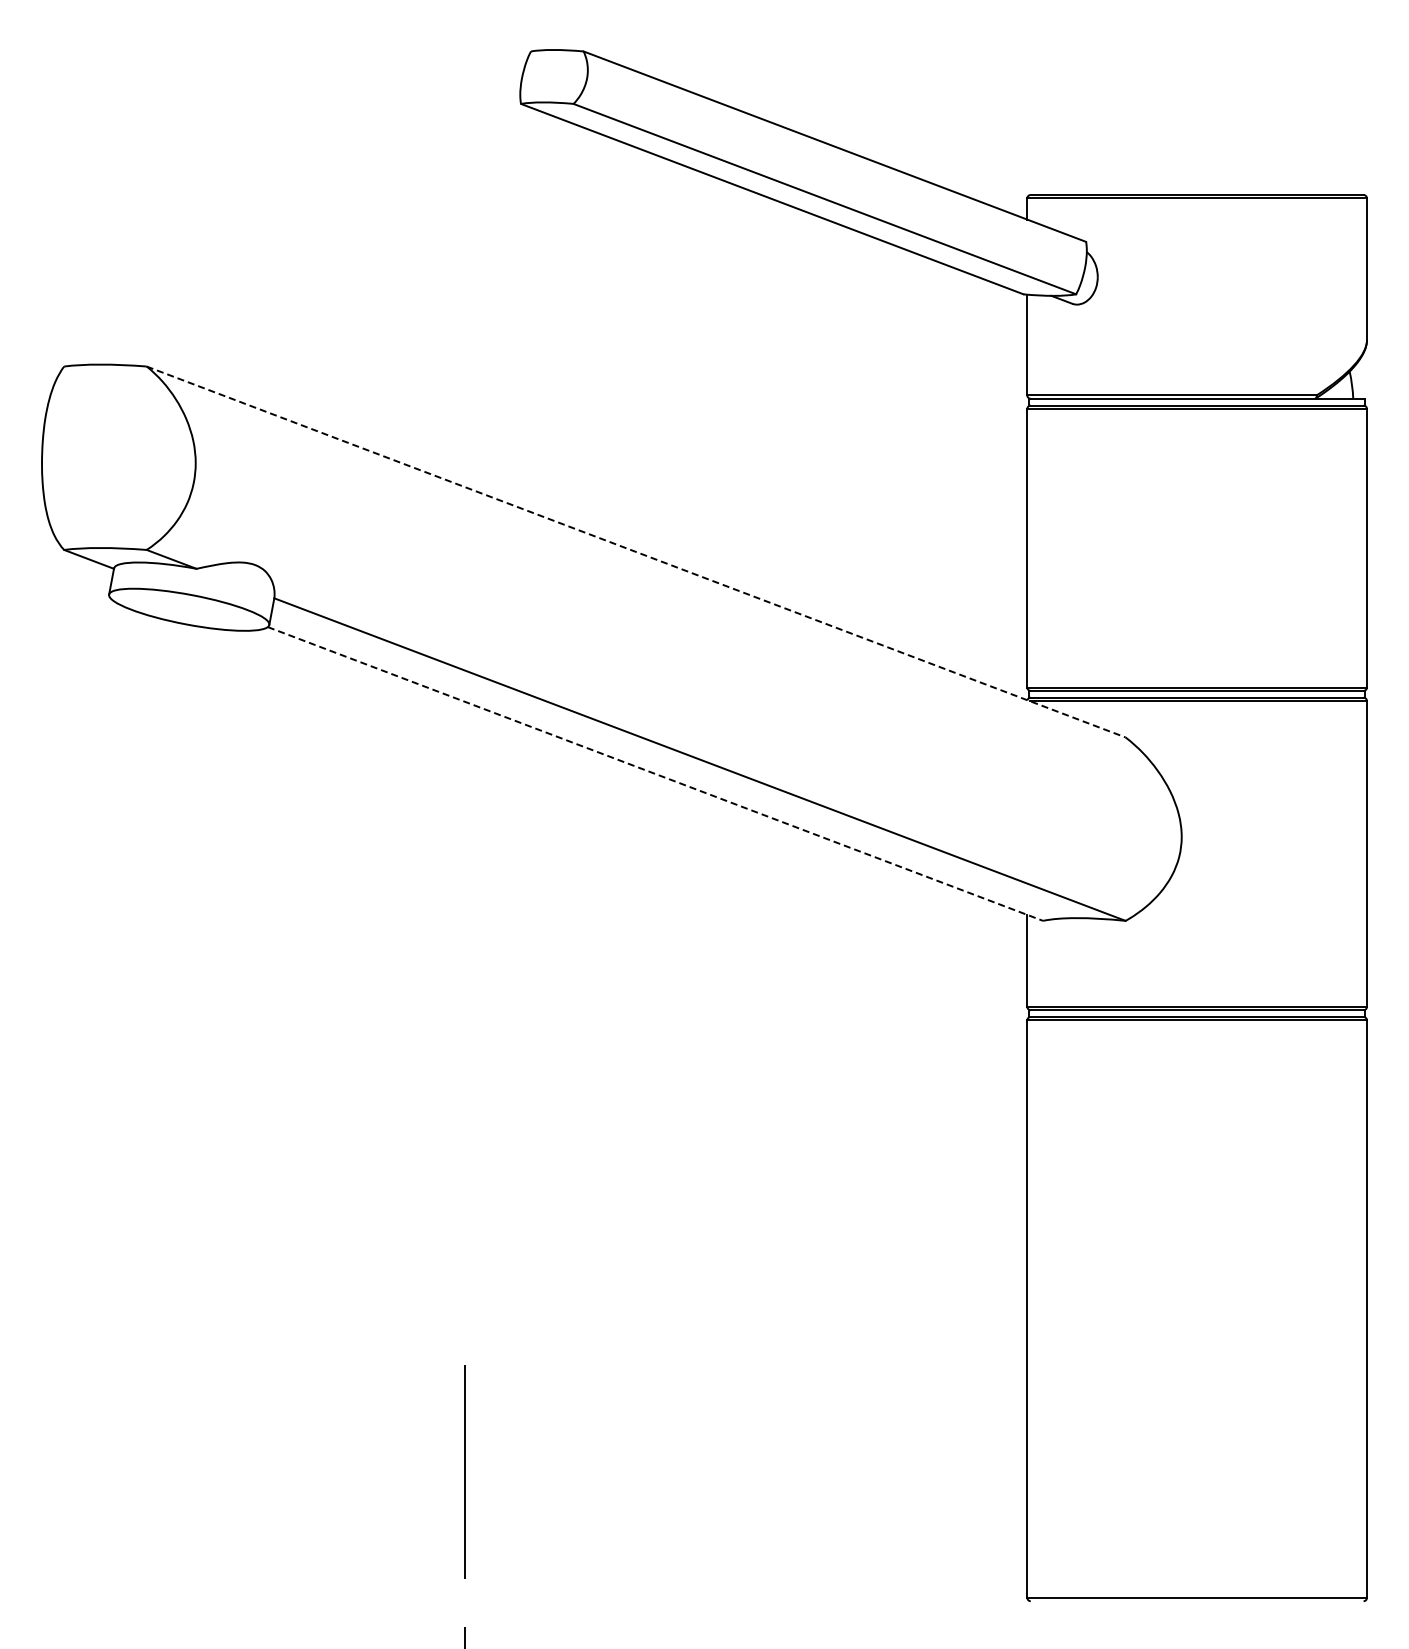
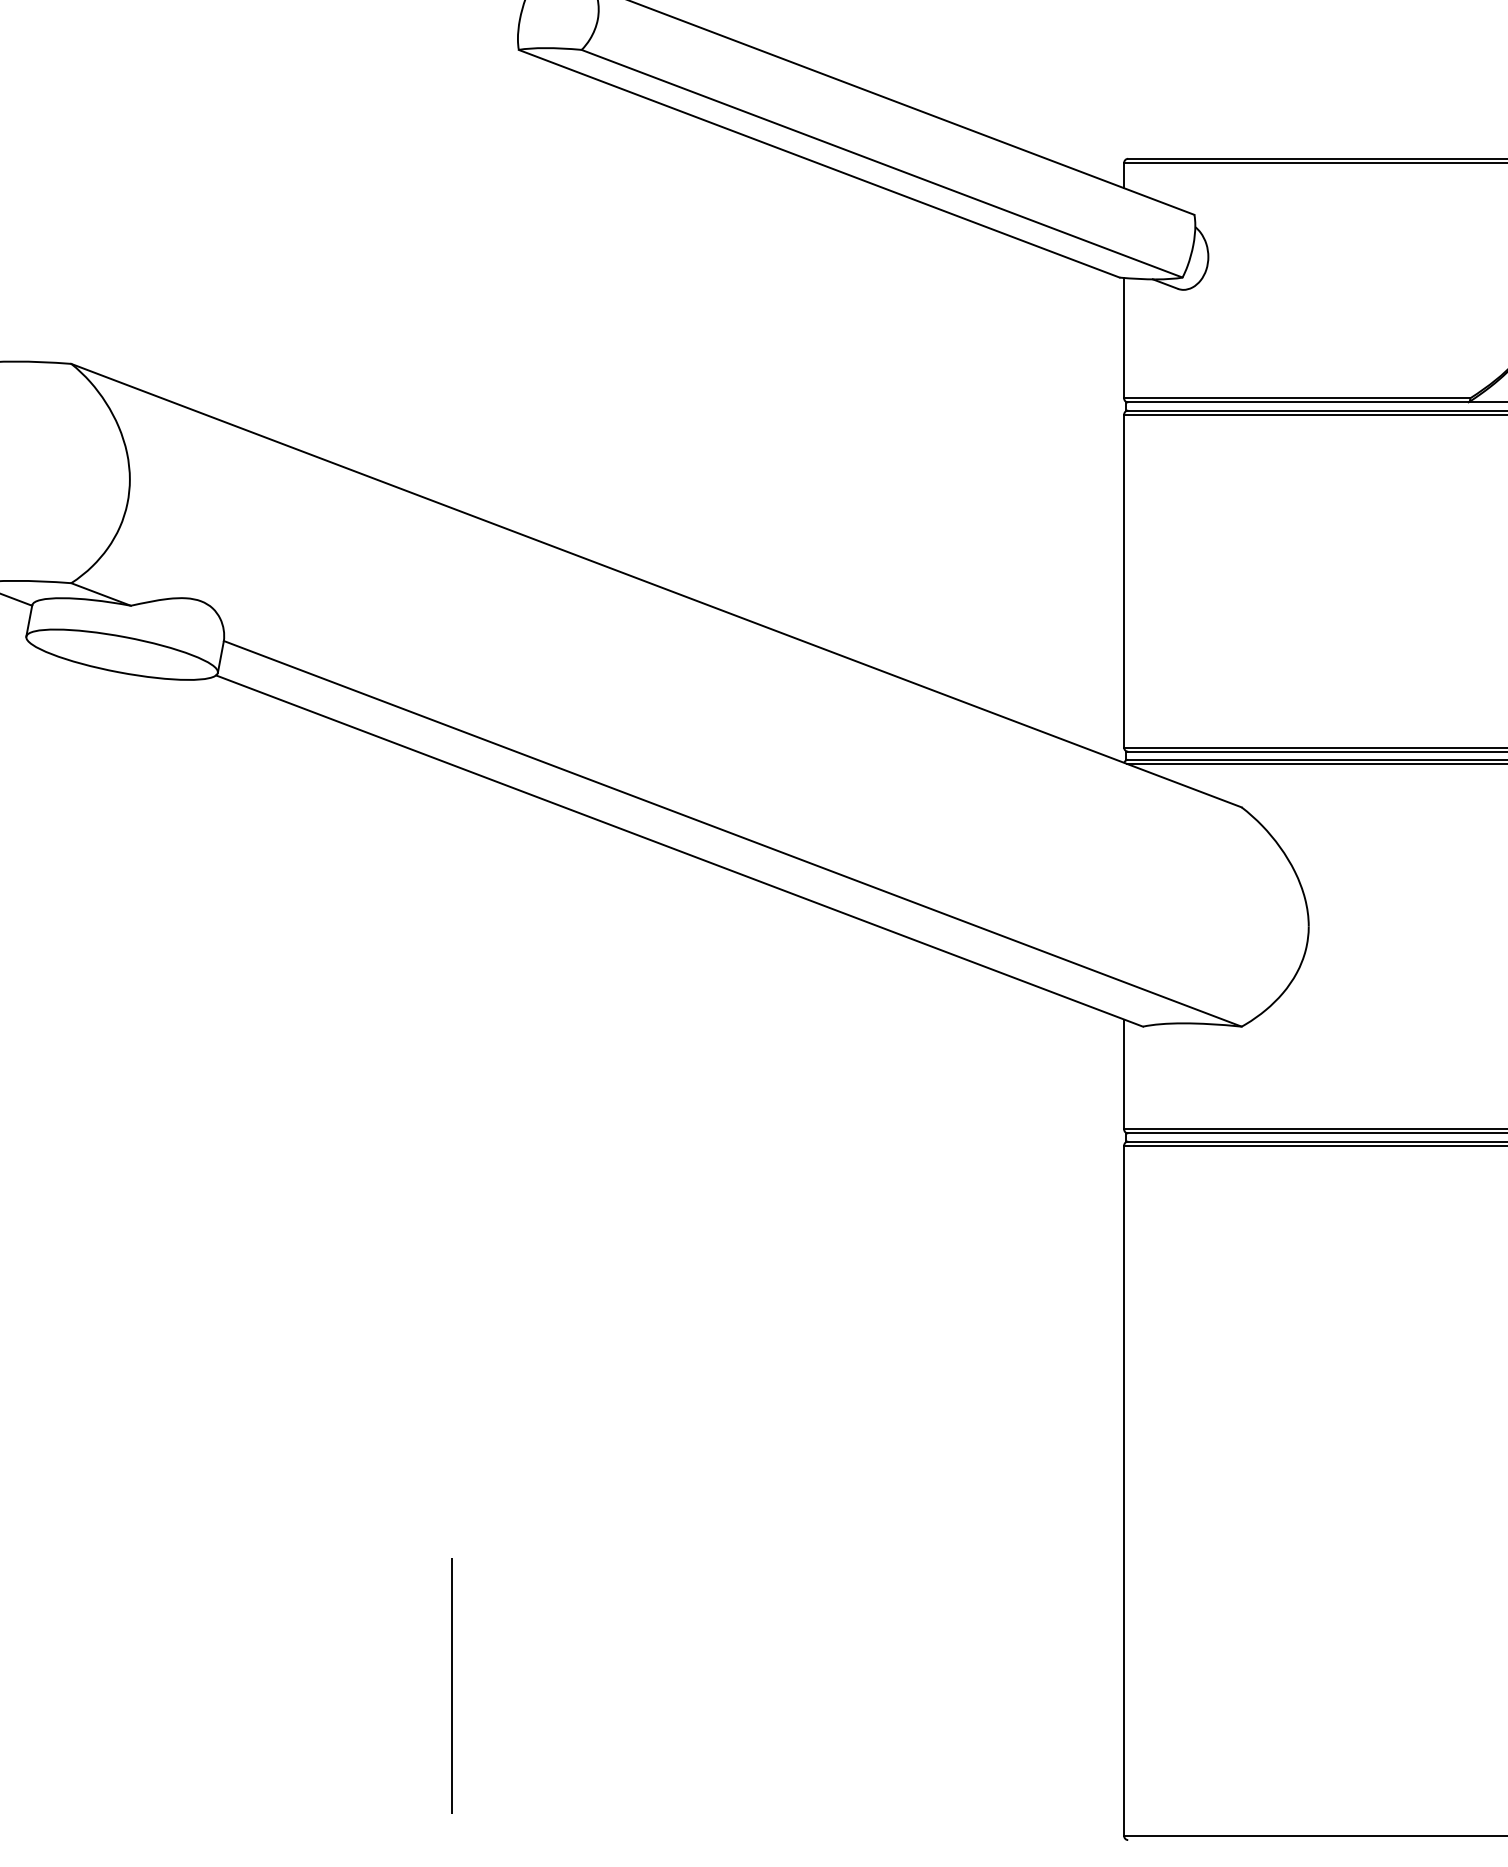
line: (636, 552) -> (656, 586), dashed -> solid
line: (655, 774) -> (679, 851), dashed -> solid

